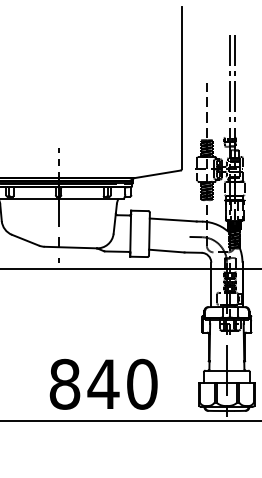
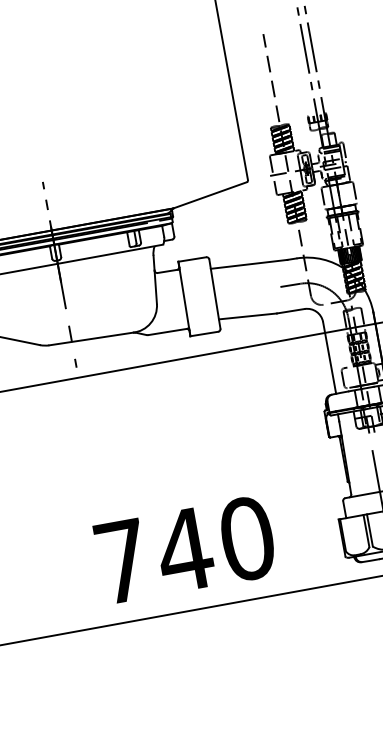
text: (64, 383) -> (121, 560), 840 -> 740

